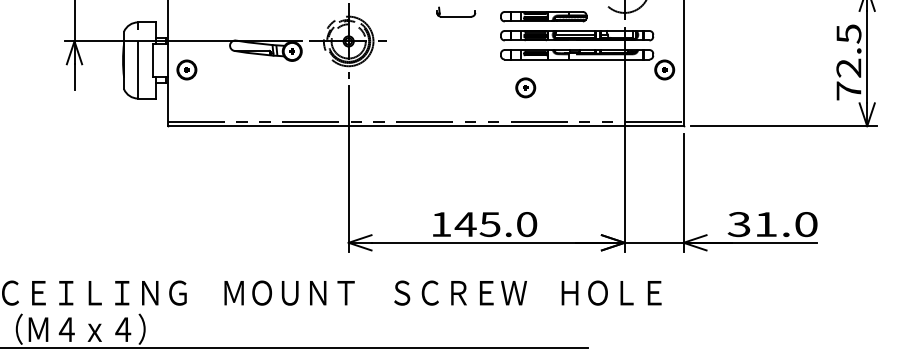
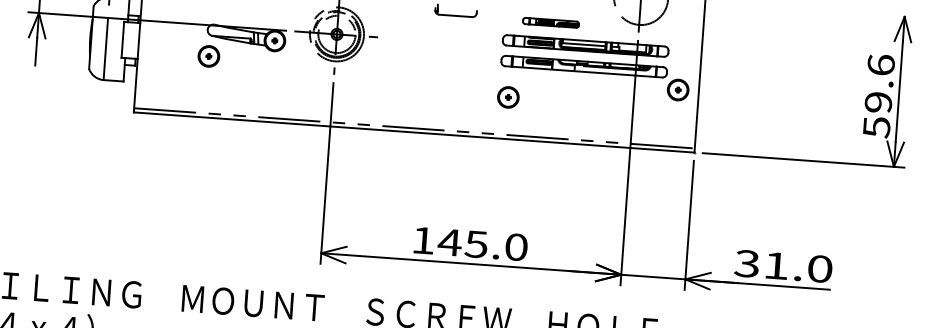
part: (543, 16) -> (550, 22), size x0.6
text: (848, 62) -> (878, 96), 72.5 -> 59.6
part: (186, 69) -> (208, 55), moved
part: (525, 87) -> (508, 97), moved

